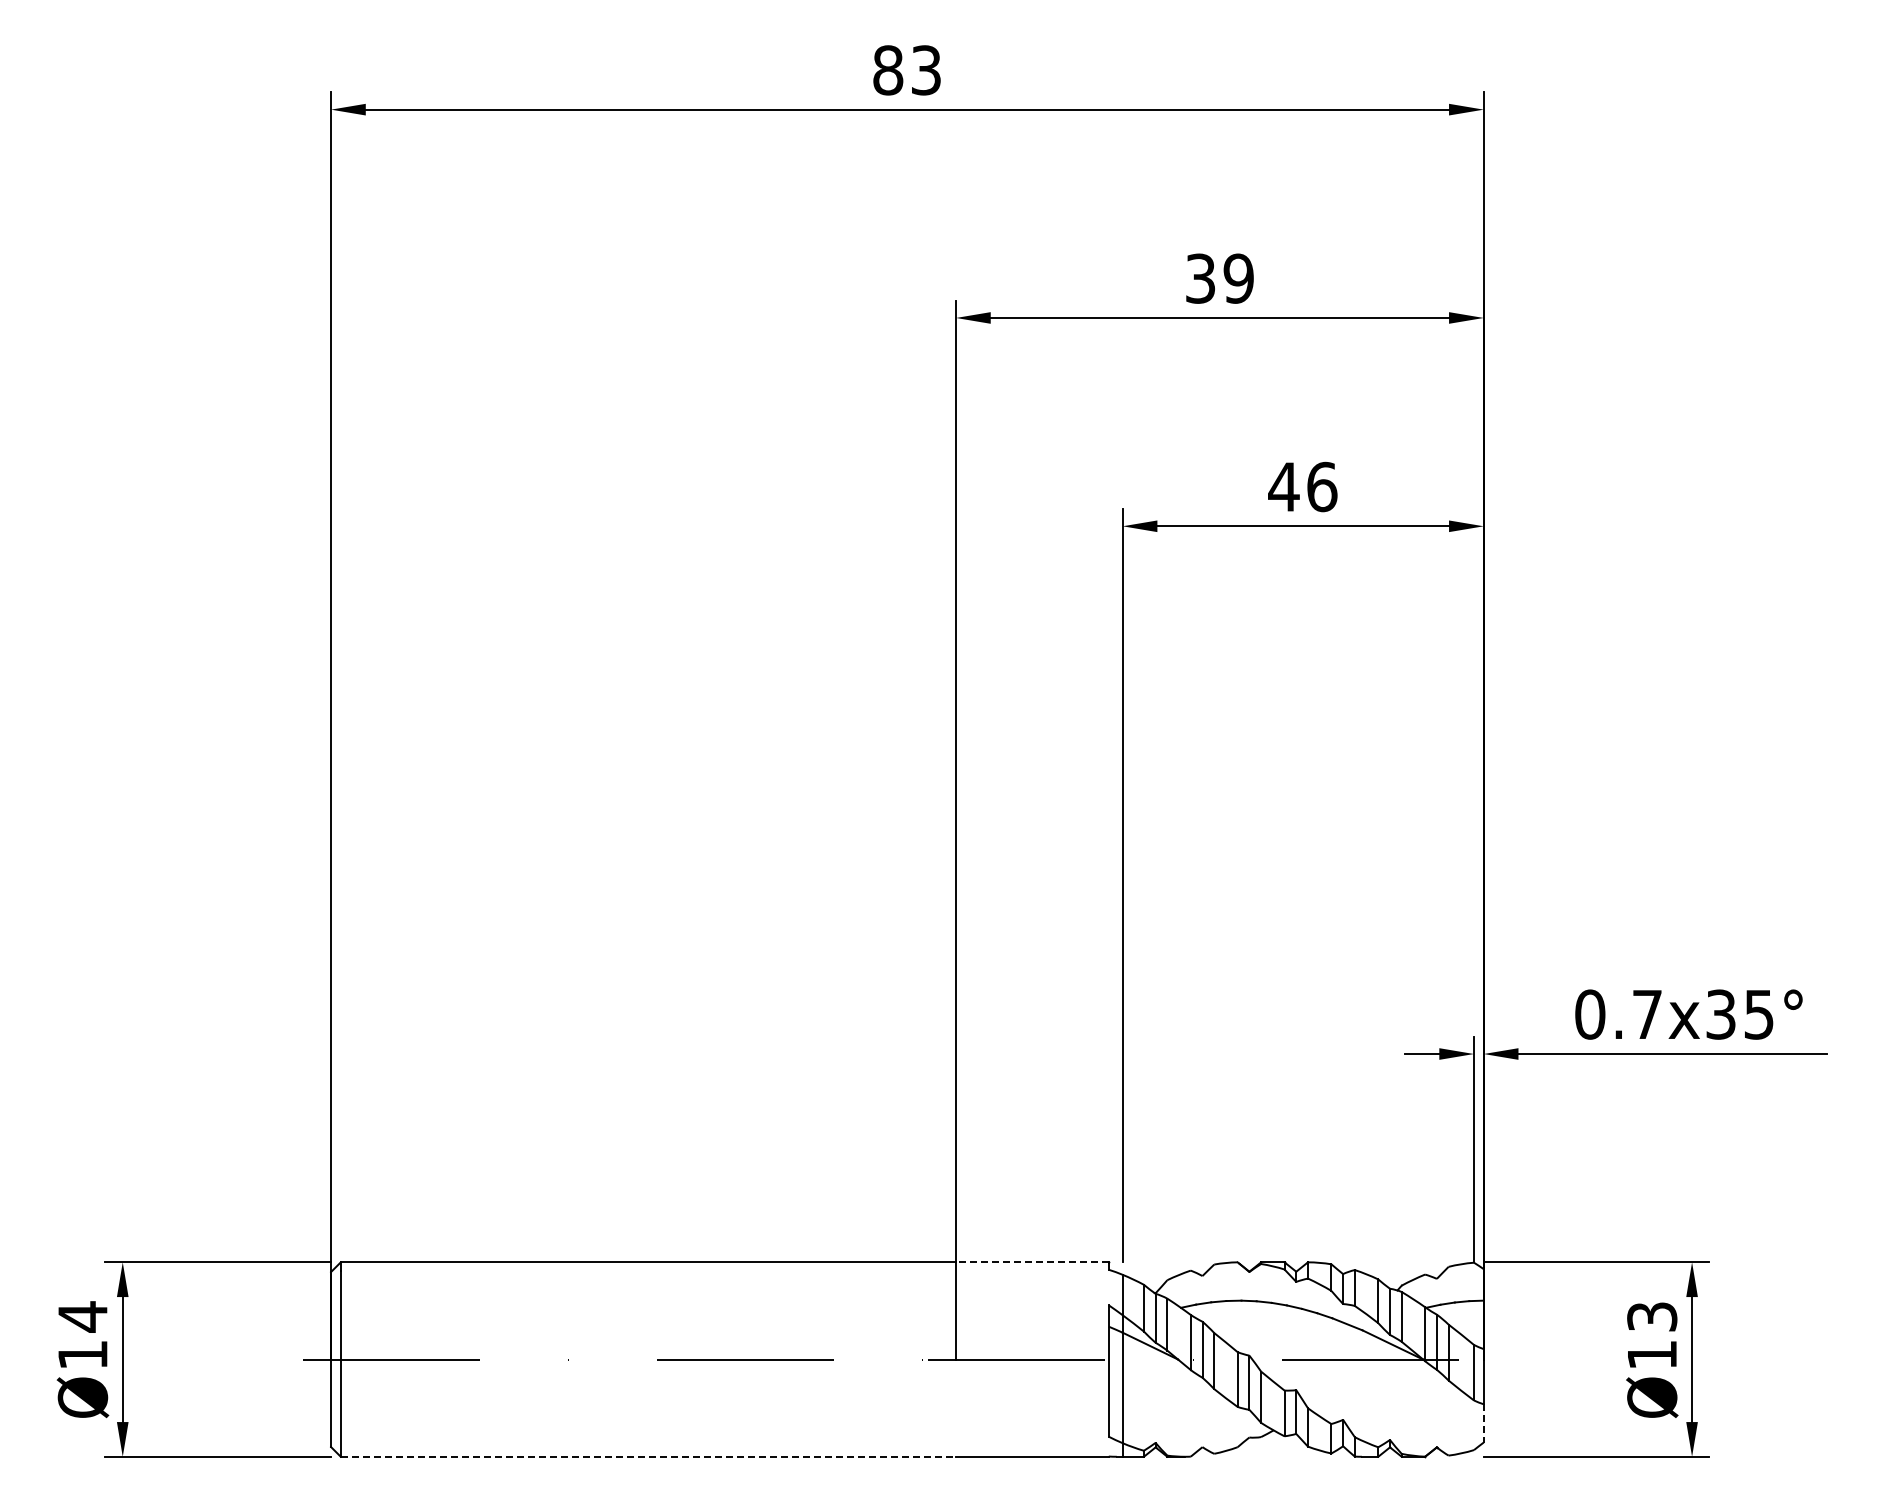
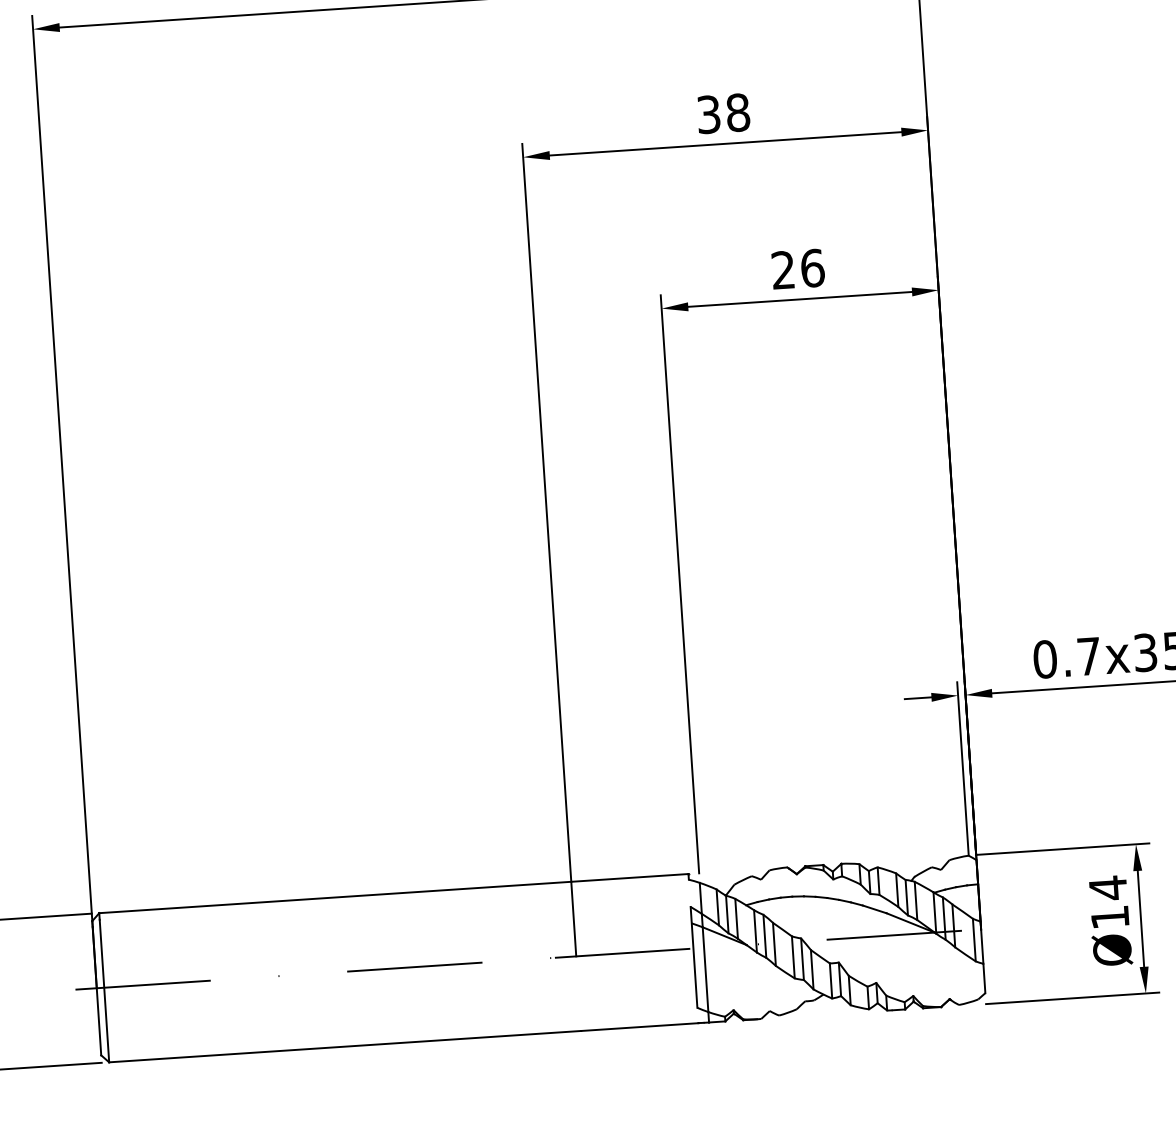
text: (1238, 278) -> (737, 112), 39 -> 38
text: (1283, 486) -> (783, 269), 46 -> 26
line: (1031, 1262) -> (629, 878), dashed -> solid
text: (1652, 1316) -> (1108, 887), Ø13 -> Ø14
line: (1483, 1423) -> (984, 978), dashed -> solid
line: (648, 1456) -> (345, 1046), dashed -> solid

